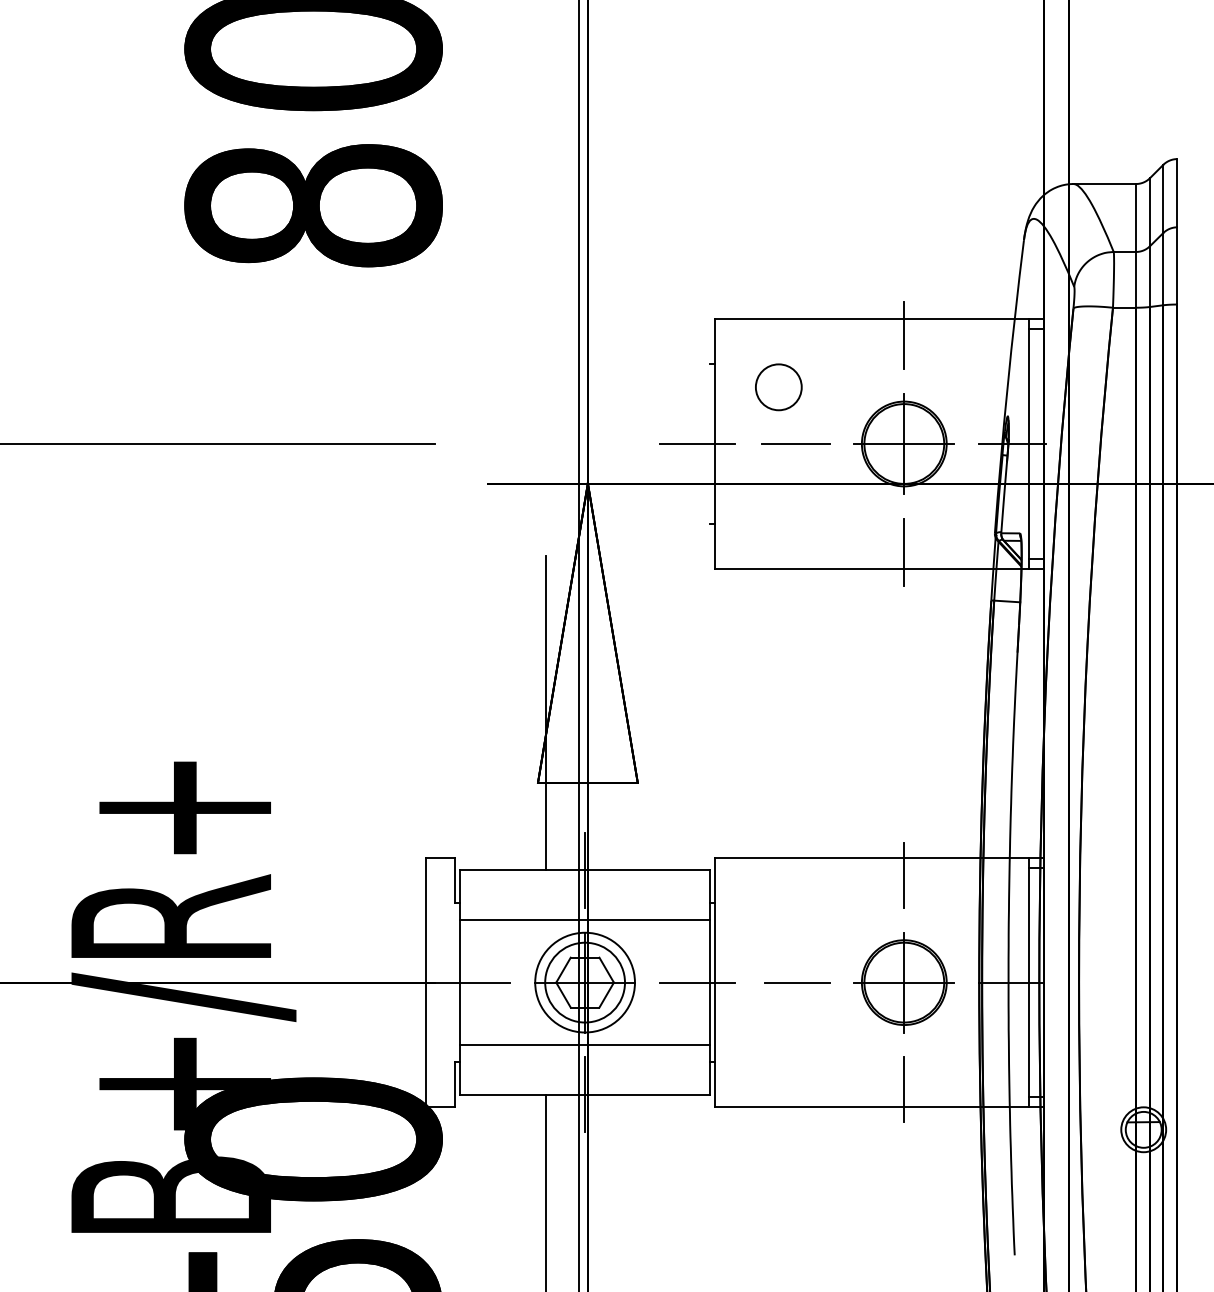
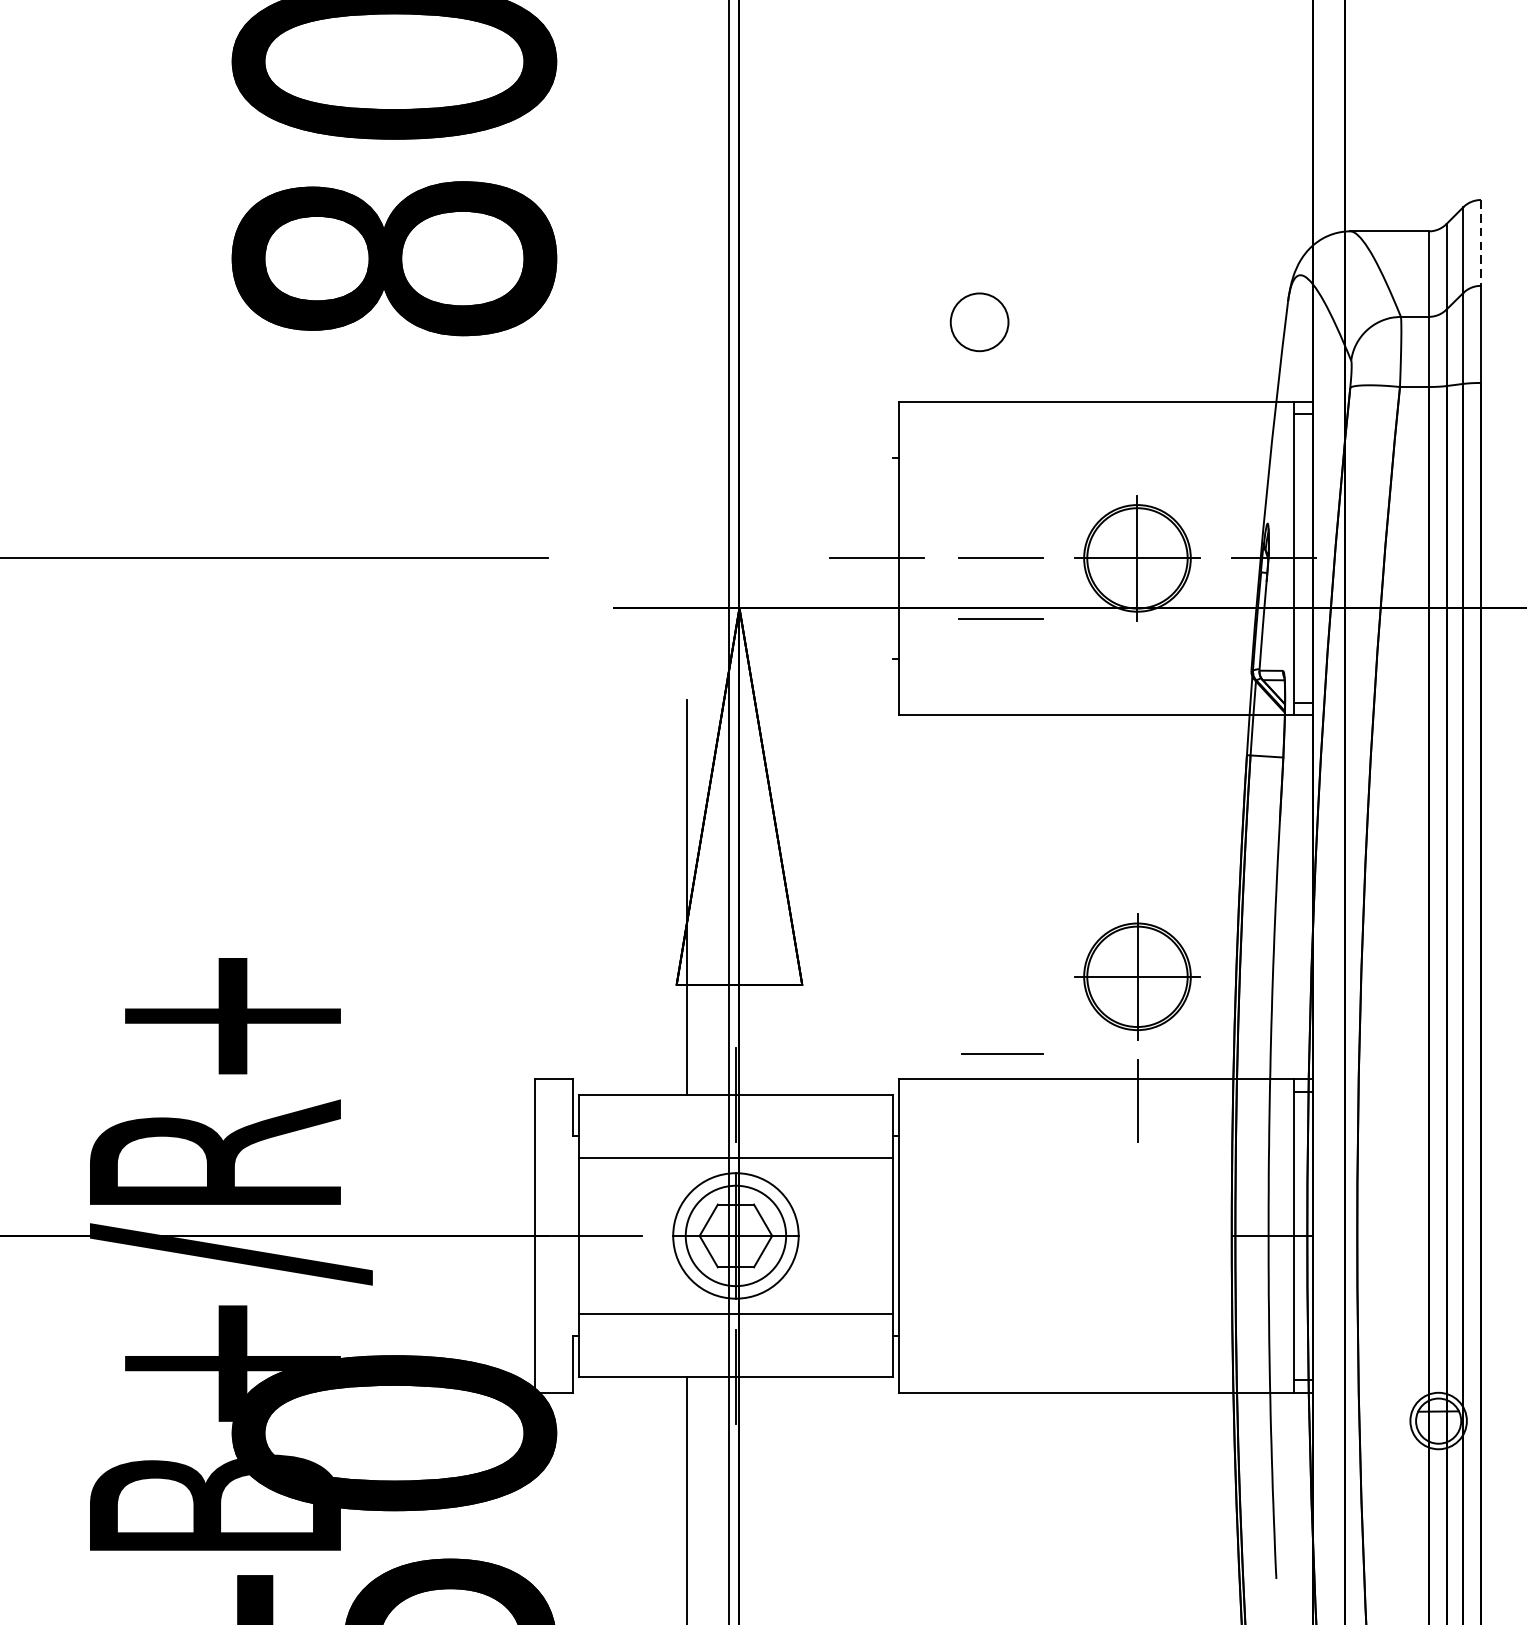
line: (1177, 193) -> (1481, 243), solid -> dashed
line: (904, 335) -> (1137, 421), removed
circle: (778, 387) -> (979, 322), moved
line: (795, 491) -> (1000, 618), added
line: (904, 552) -> (1137, 694), removed
line: (696, 982) -> (876, 1235), removed
line: (797, 982) -> (1003, 1053), moved
part: (903, 982) -> (1136, 976), moved
line: (904, 1089) -> (1137, 1370), removed

